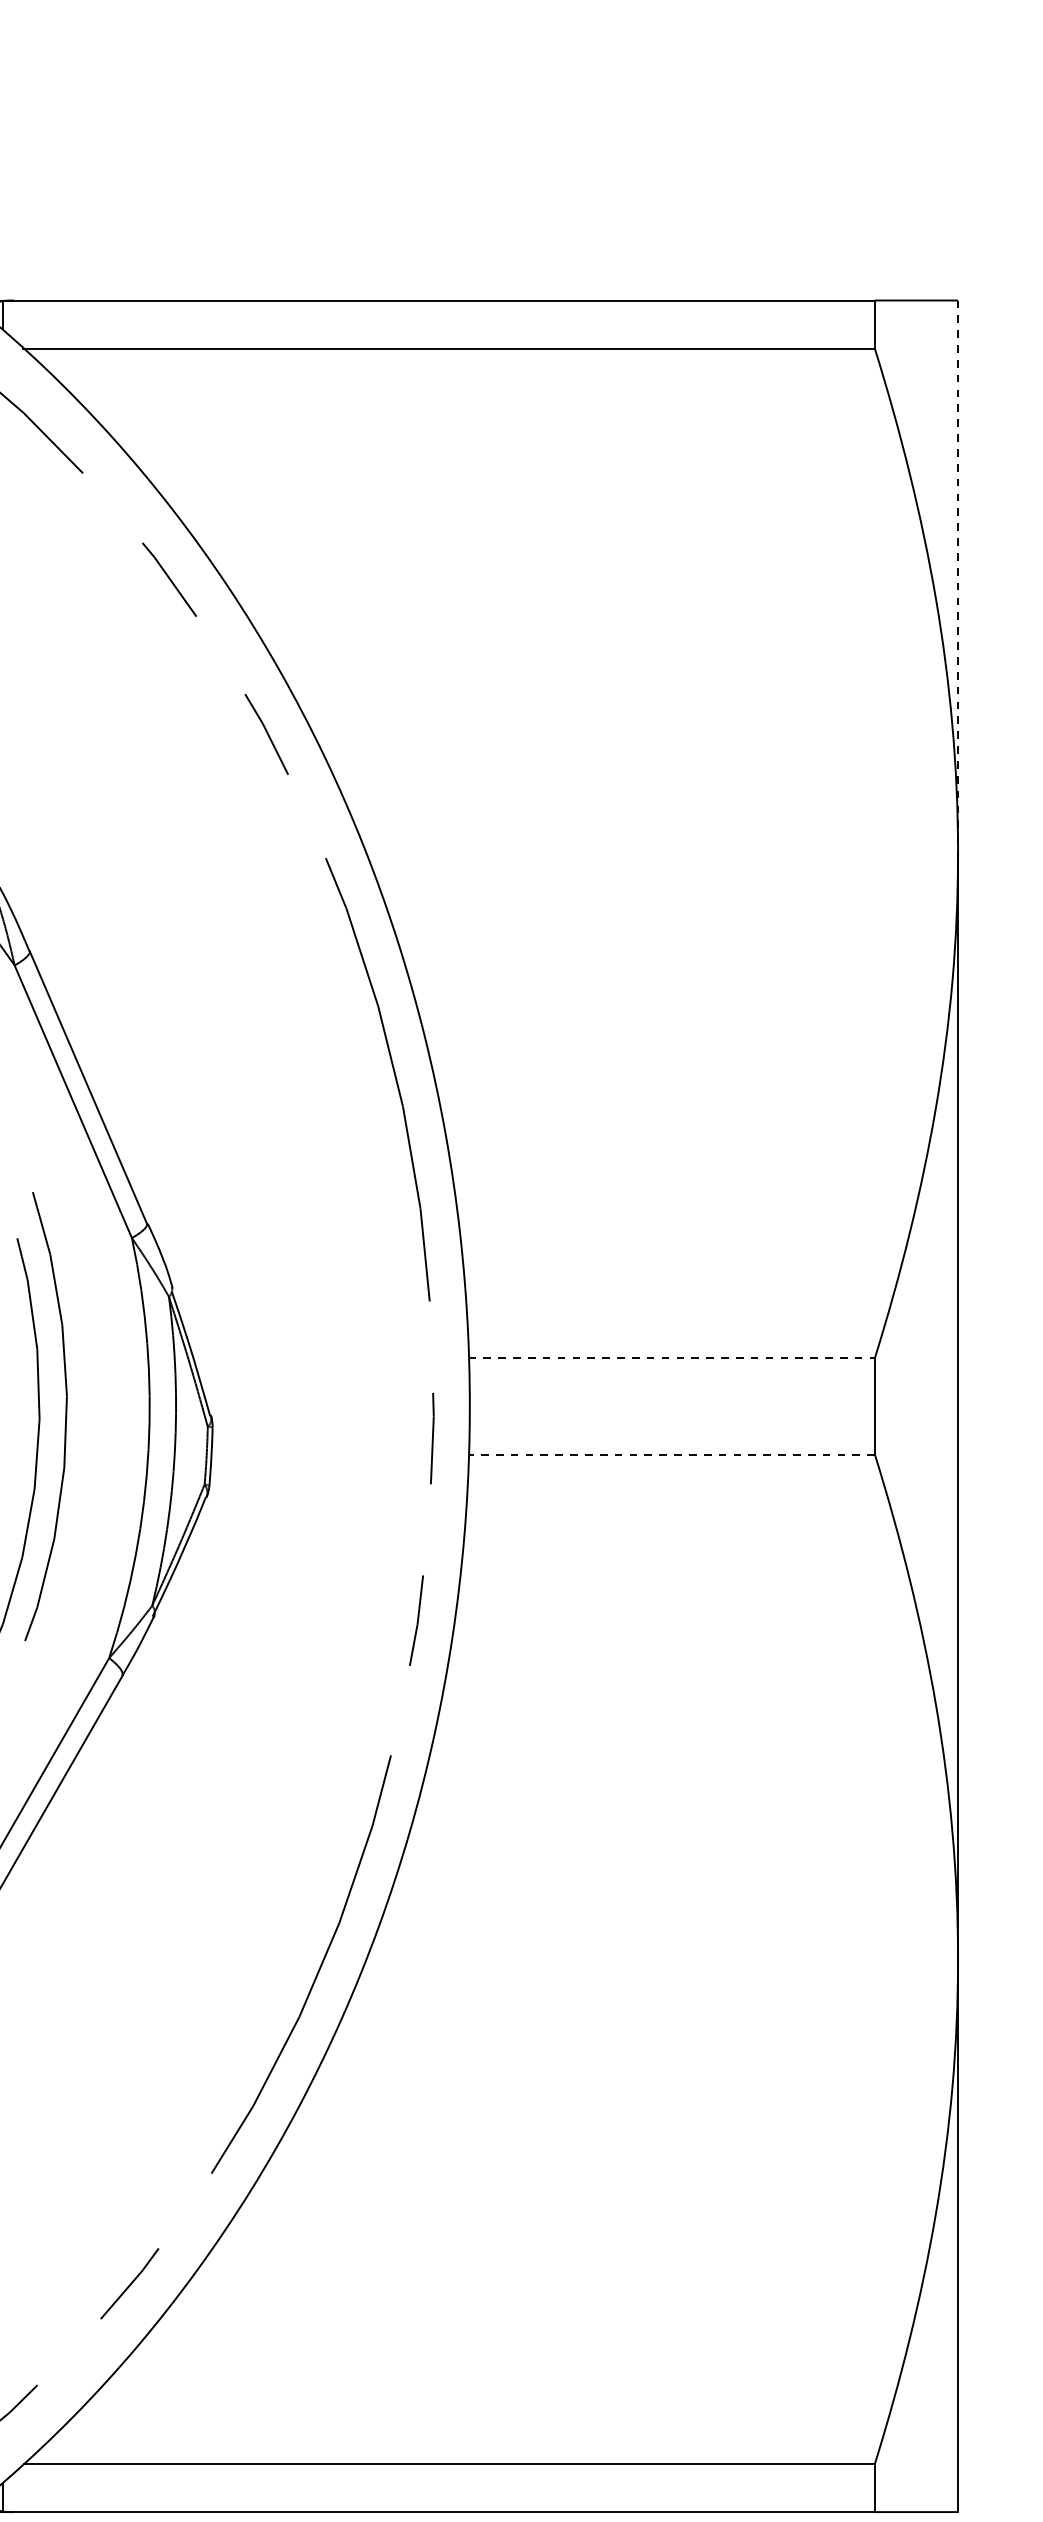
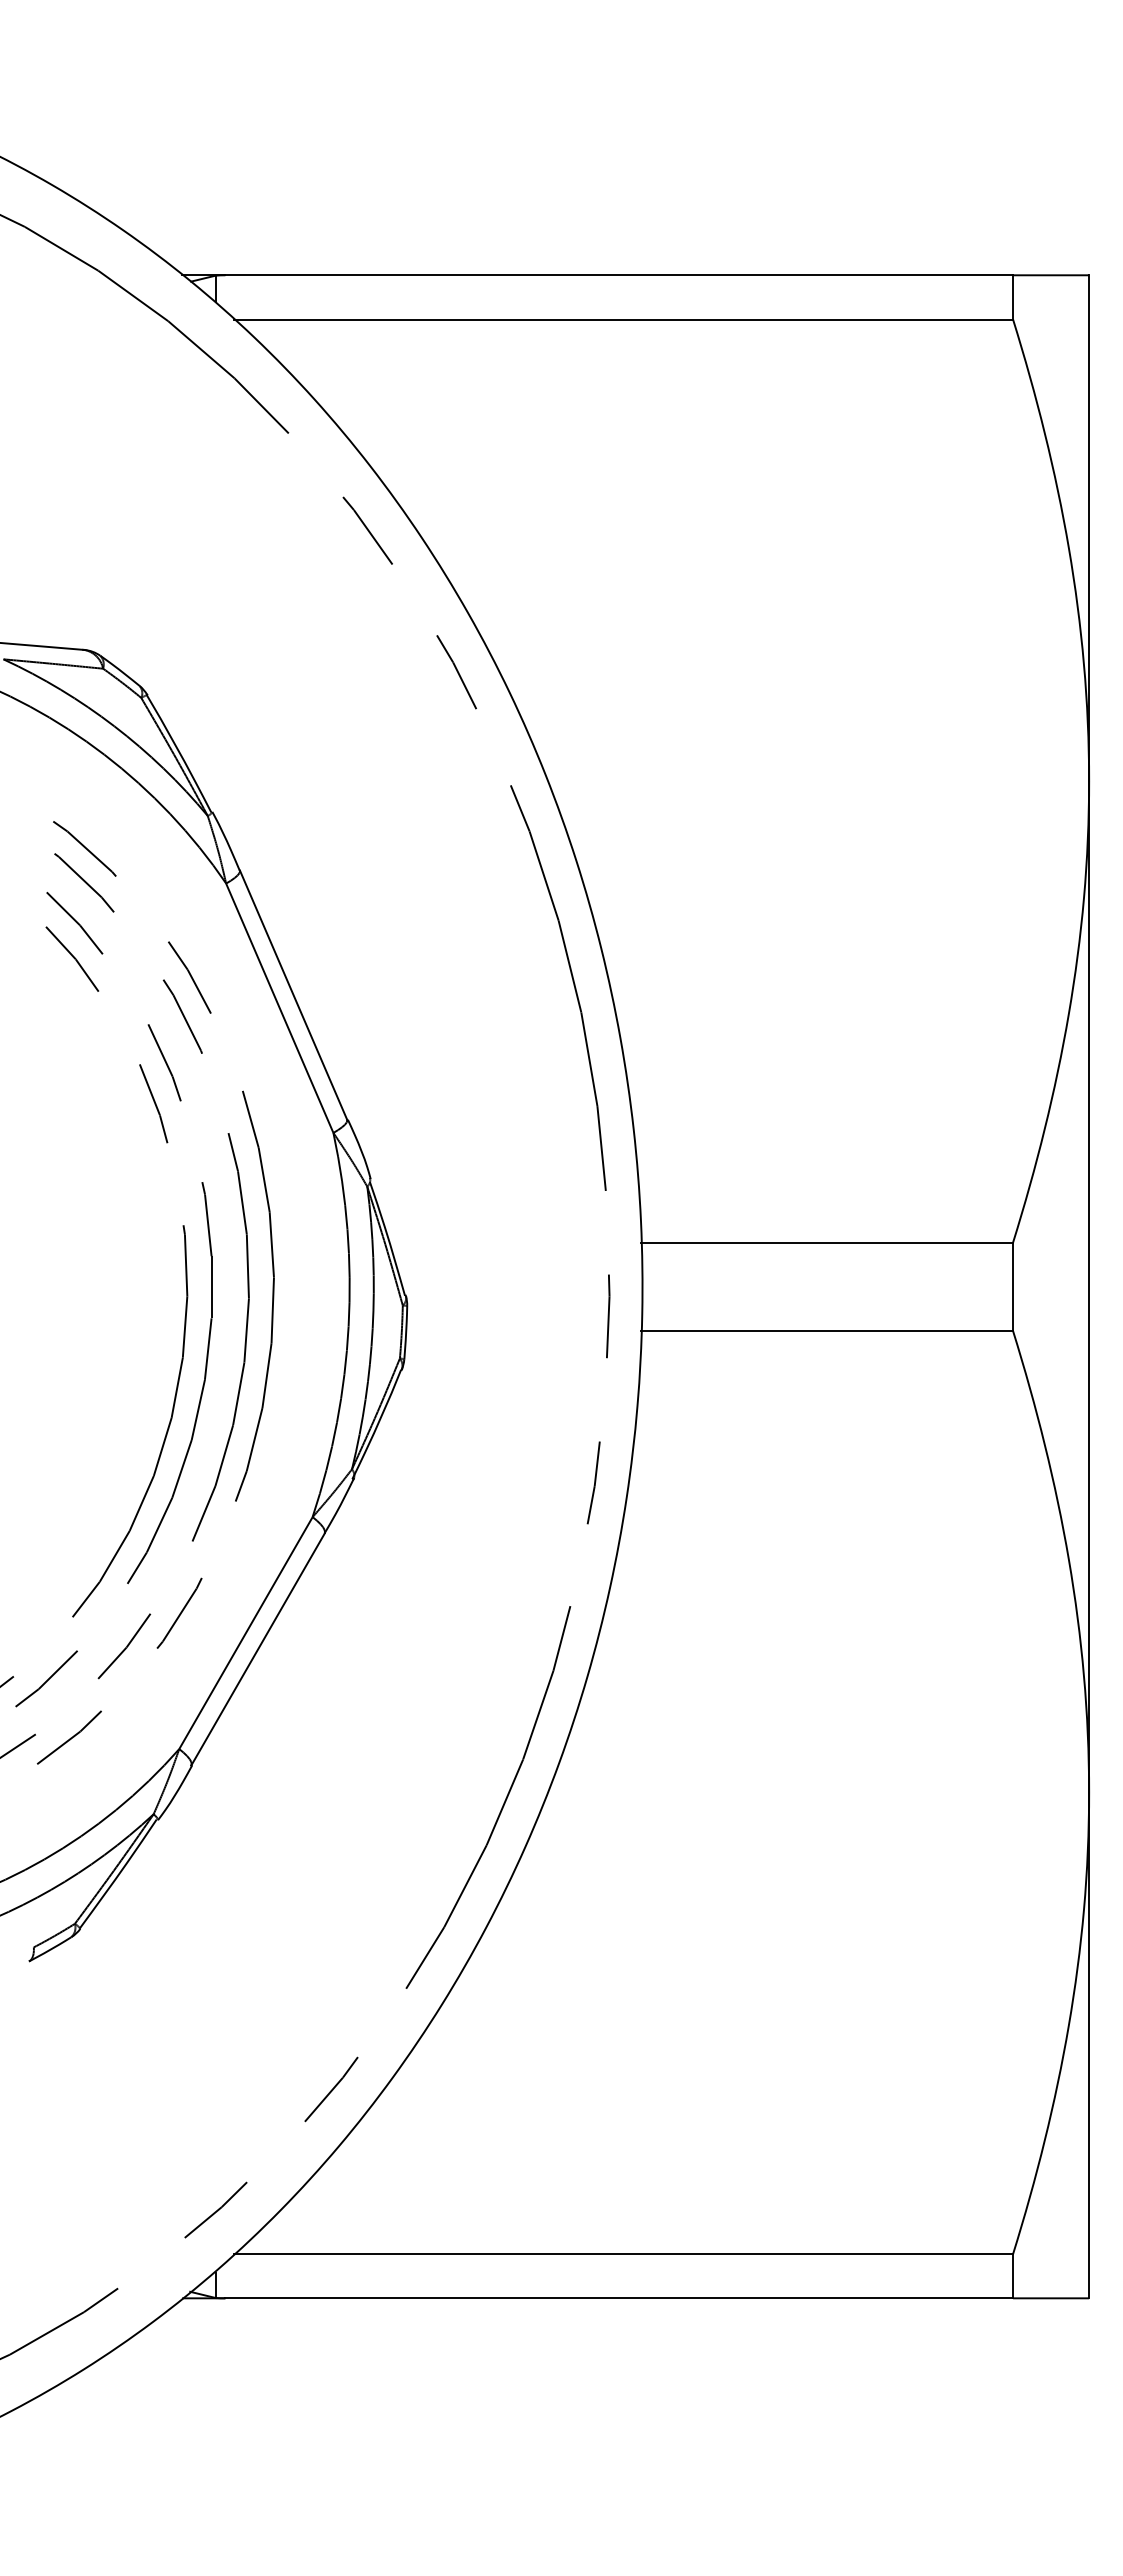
line: (958, 577) -> (1089, 528), dashed -> solid
line: (672, 1357) -> (827, 1242), dashed -> solid
line: (672, 1455) -> (827, 1331), dashed -> solid

